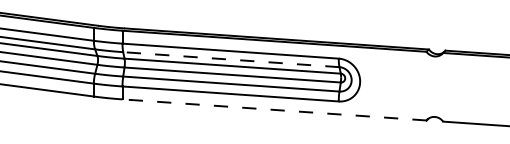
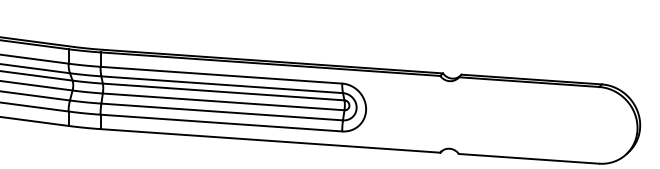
line: (230, 59) -> (221, 84), dashed -> solid
line: (273, 109) -> (269, 140), dashed -> solid

